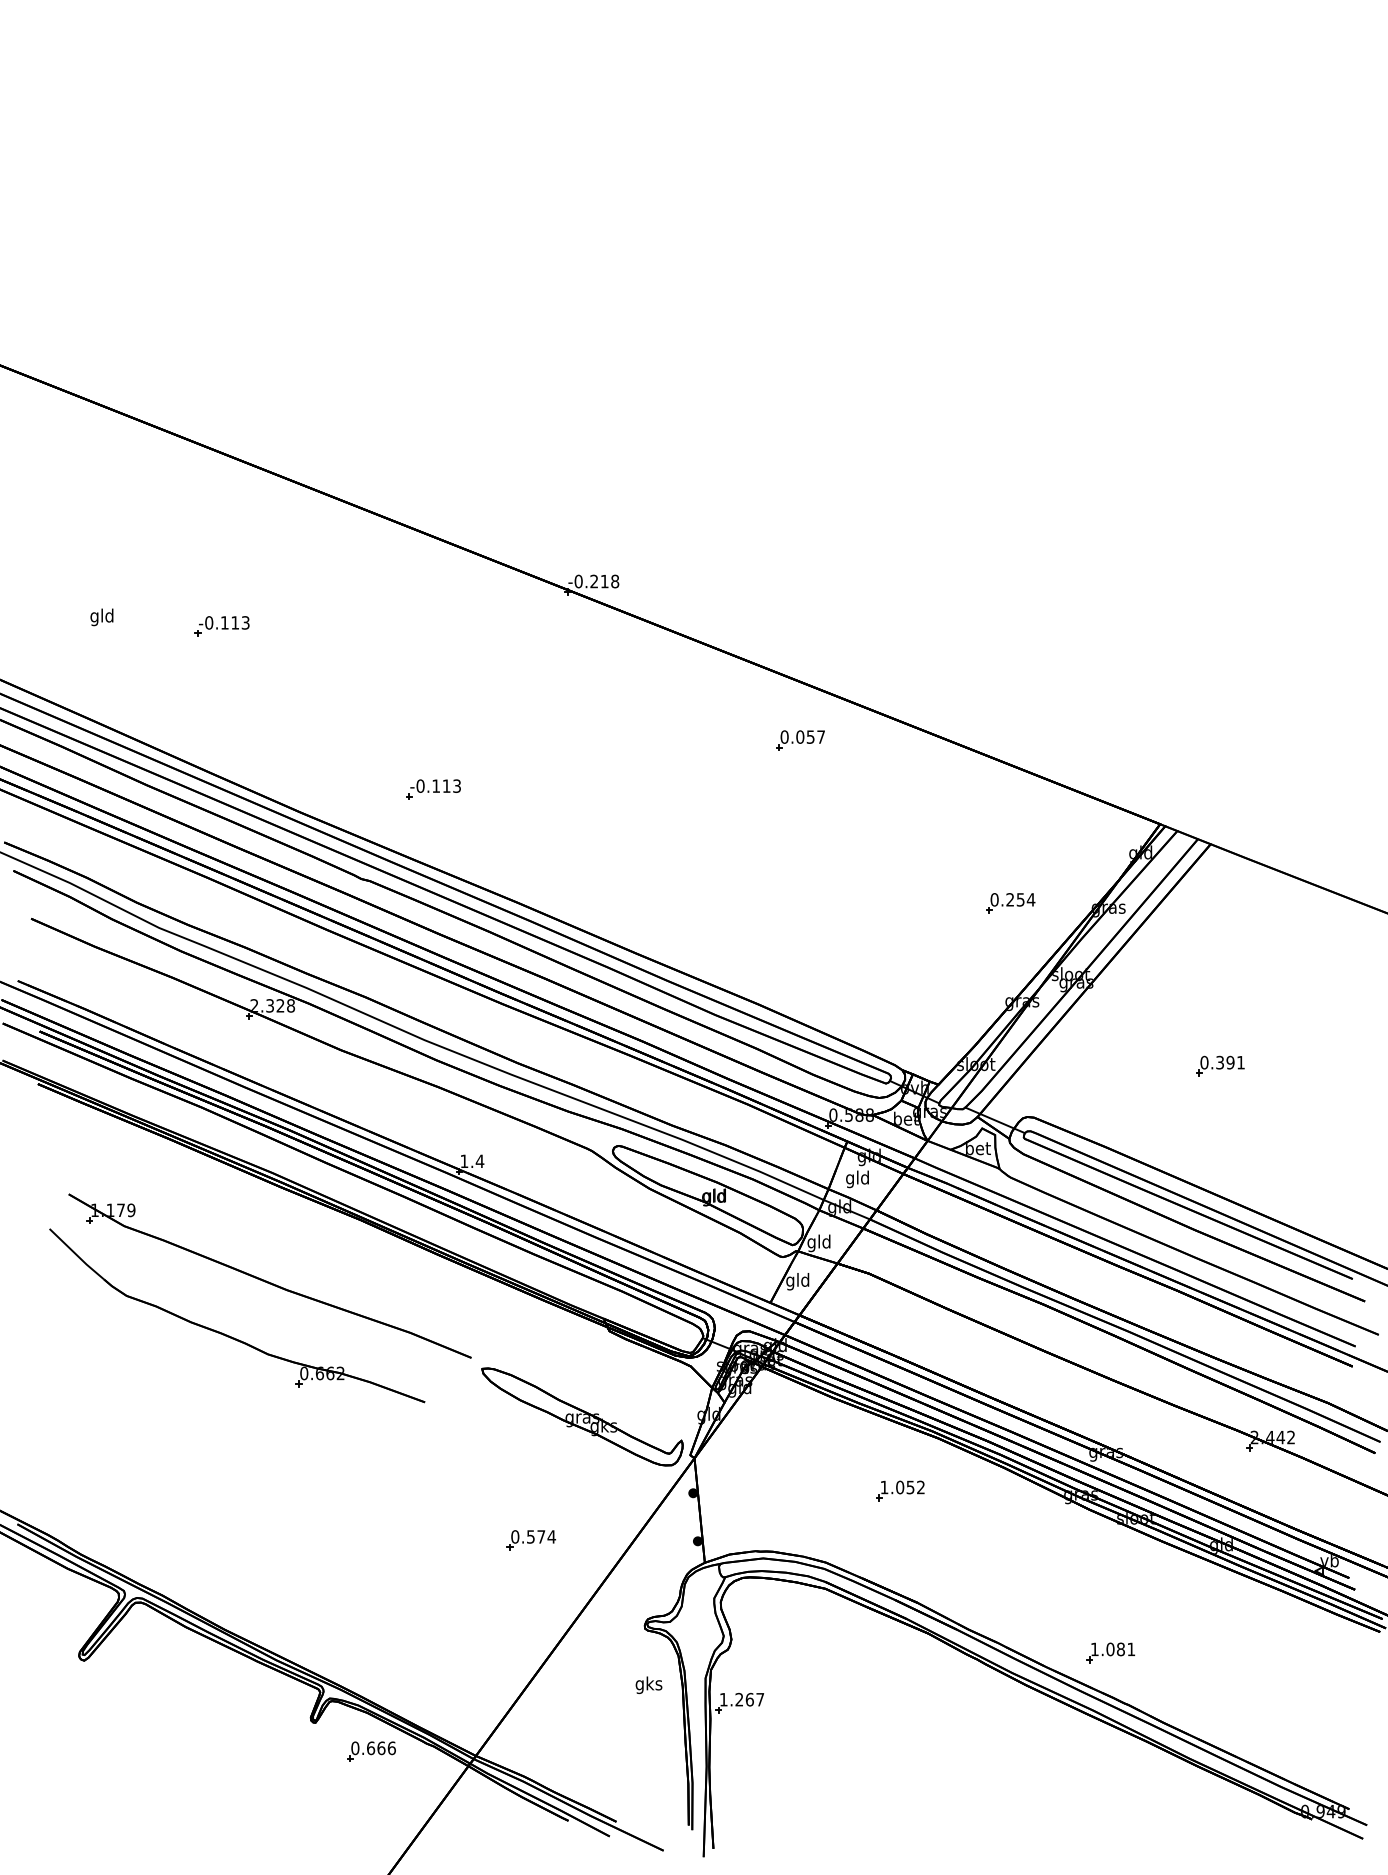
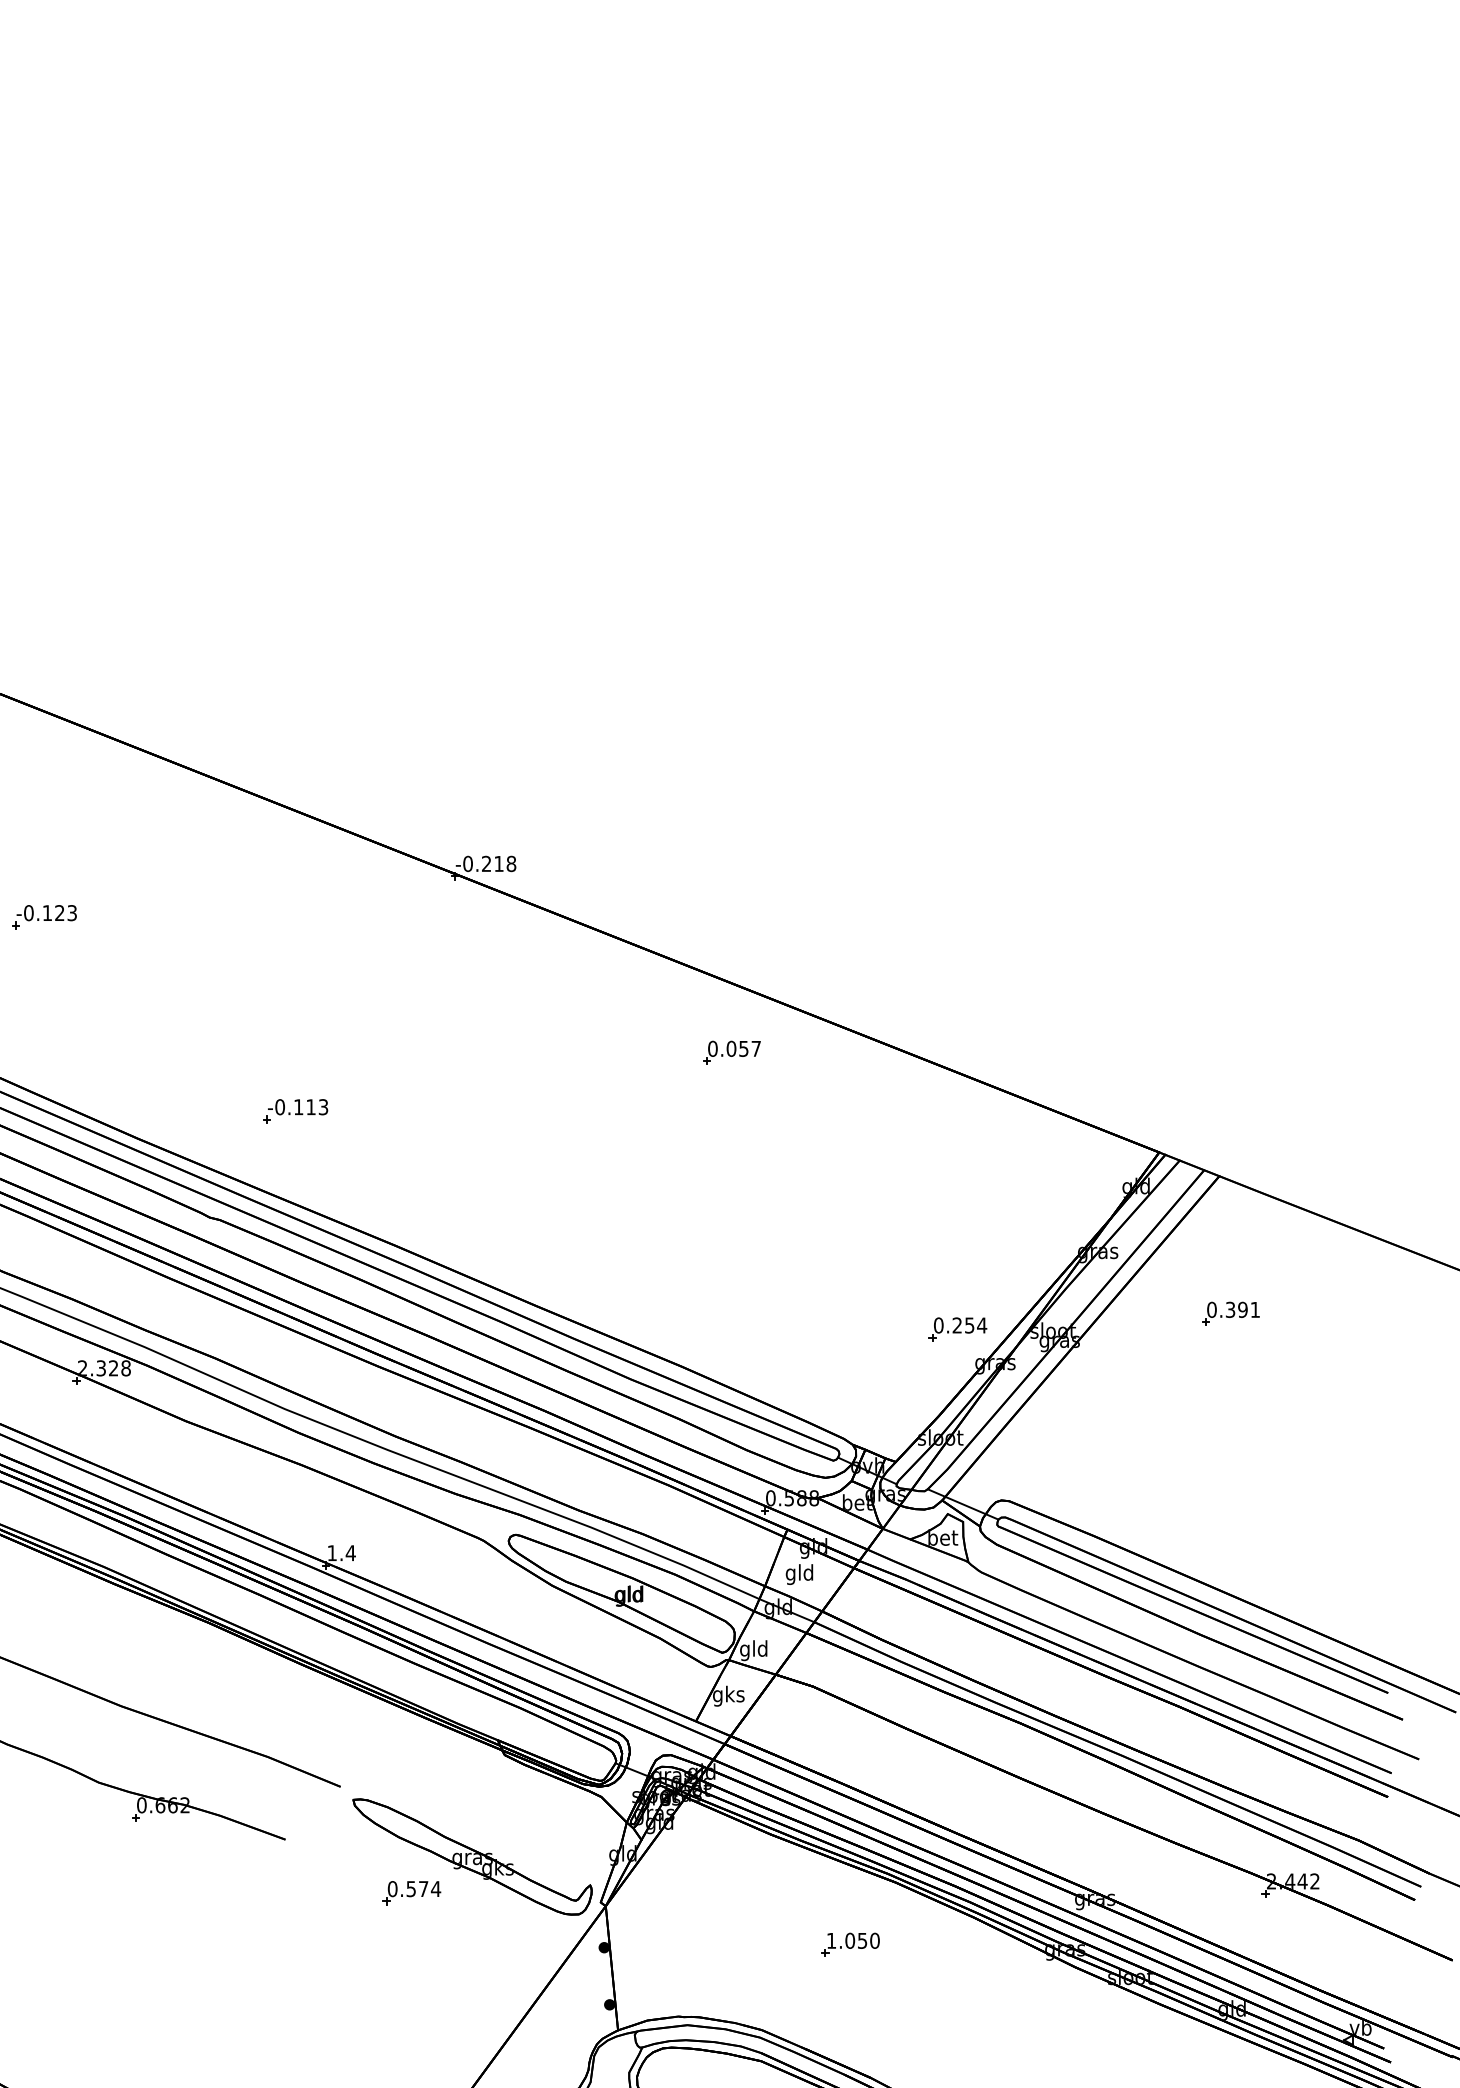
text: (234, 622) -> (58, 912), -0.113 -> -0.123
part: (1010, 903) -> (957, 1329), moved
part: (1220, 1065) -> (1231, 1313), moved
text: (797, 1281) -> (728, 1695), gld -> gks
text: (921, 1487) -> (875, 1940), 1.052 -> 1.050
part: (531, 1540) -> (411, 1893), moved

